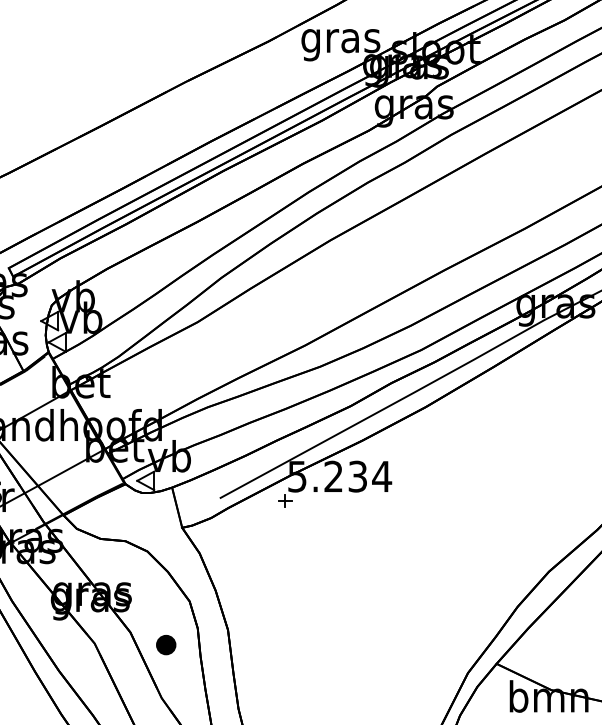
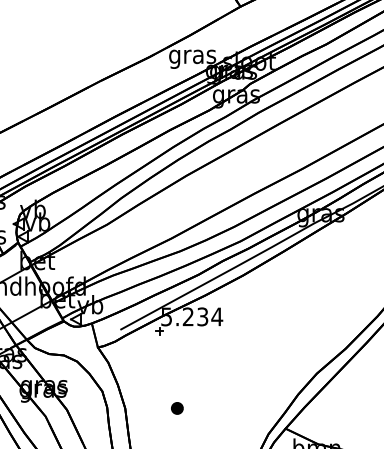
part: (166, 645) -> (177, 408), moved

